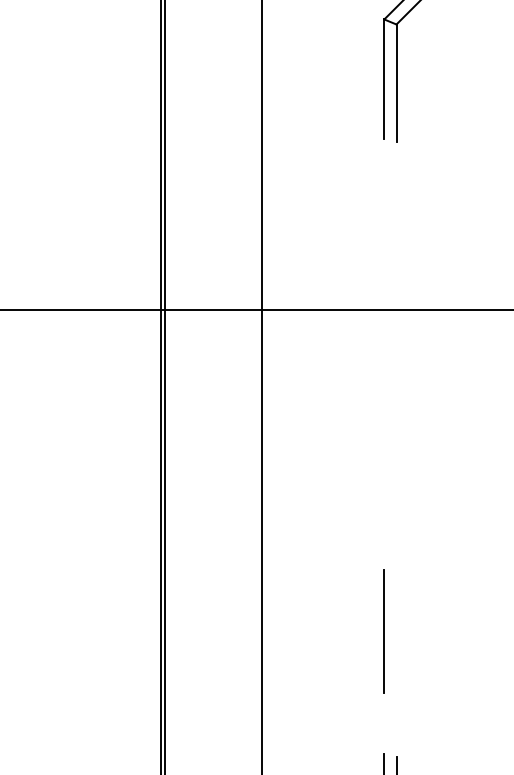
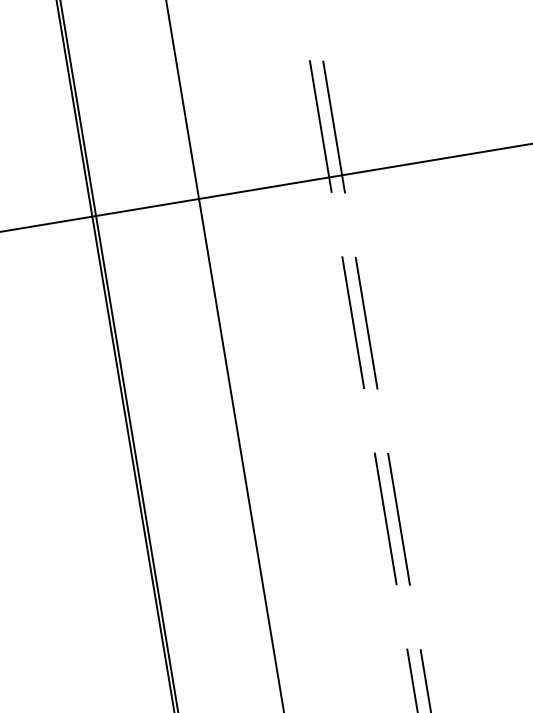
line: (384, 261) -> (320, 125), added
line: (396, 264) -> (334, 126), added
line: (384, 446) -> (353, 322), added
line: (396, 448) -> (366, 322), added
line: (396, 633) -> (399, 518), added

